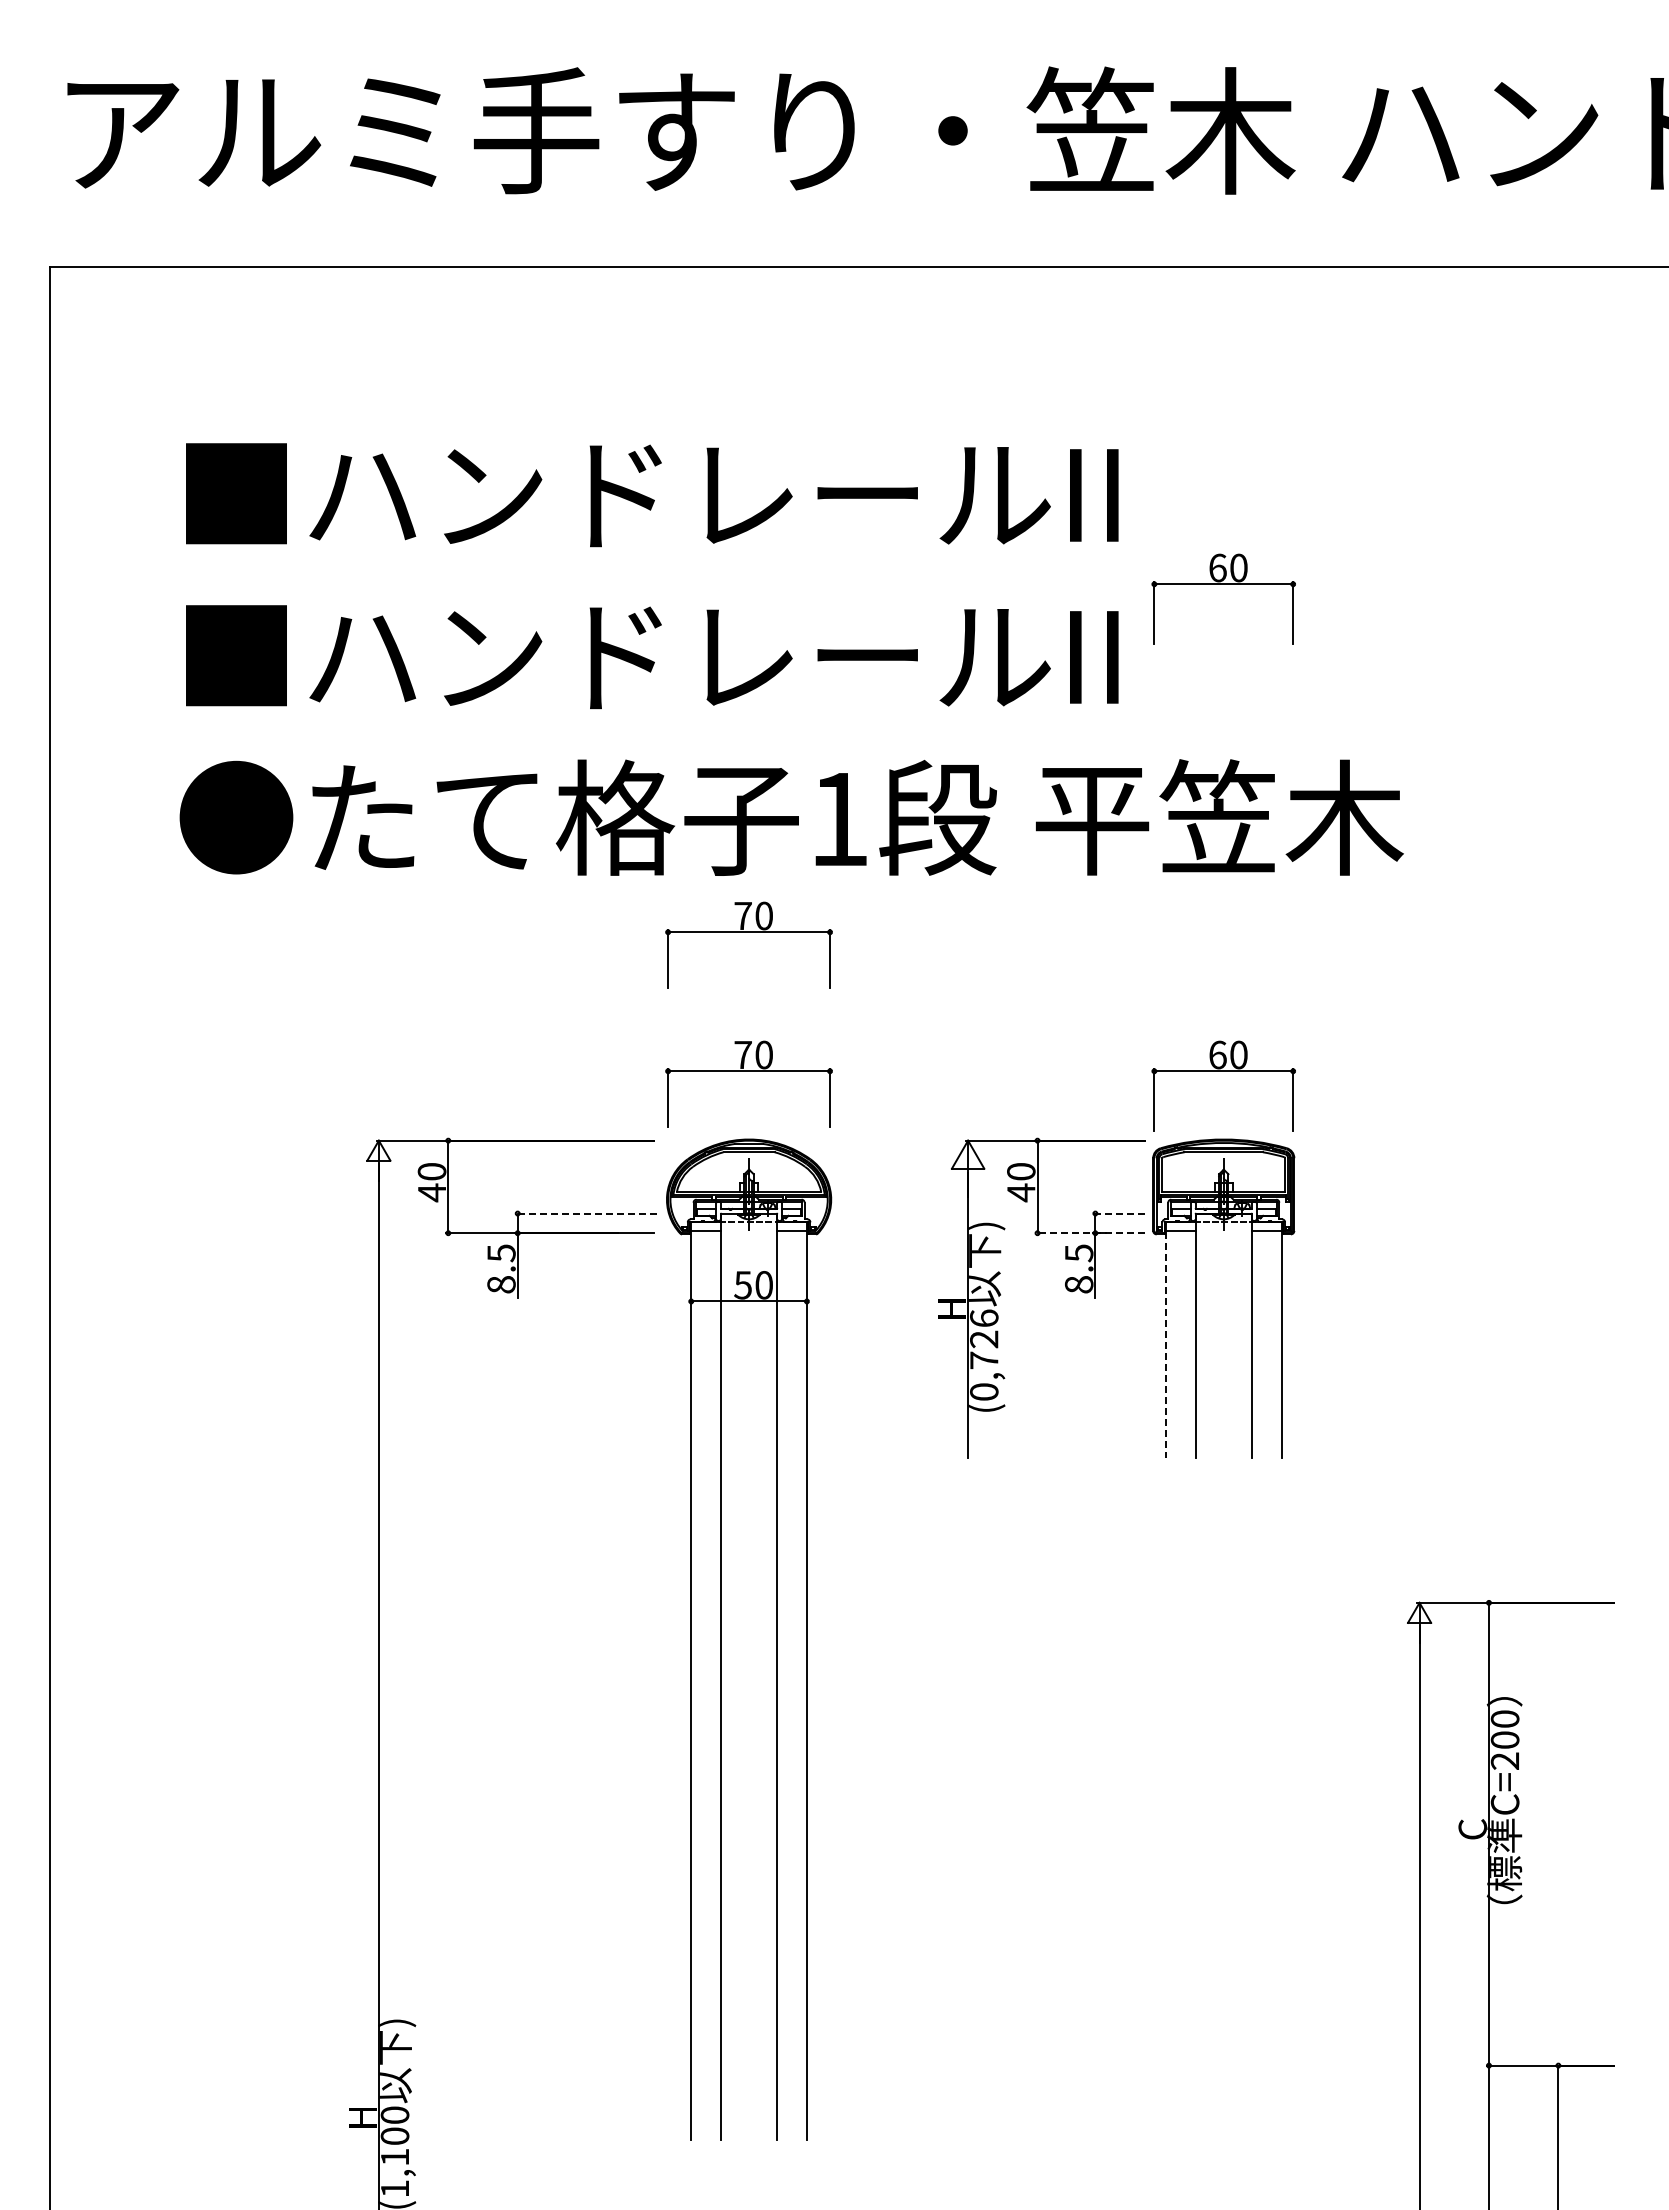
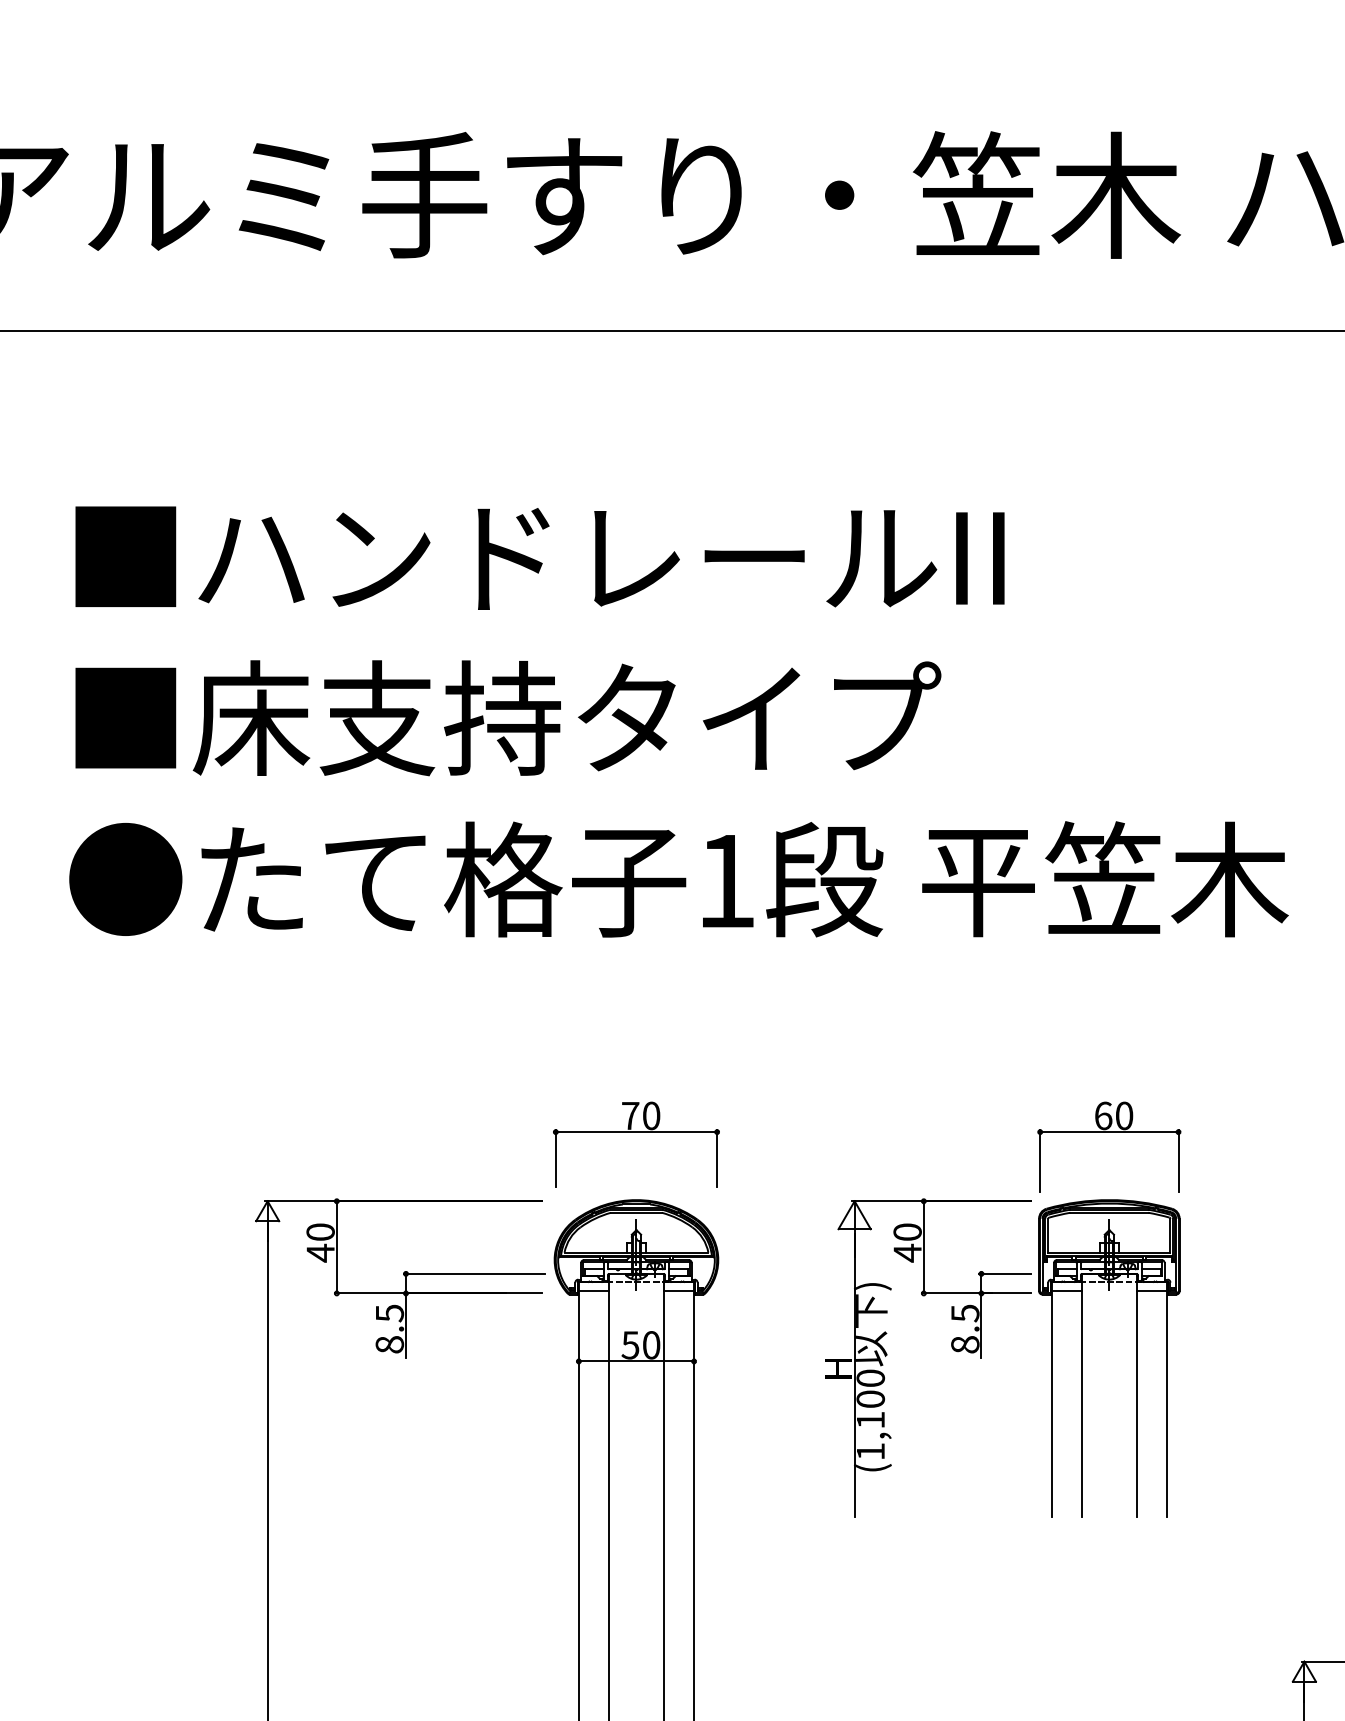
part: (1223, 584) -> (1109, 647), removed
text: (710, 655) -> (598, 717), ■ハンドレールII -> ■床支持タイプ
part: (748, 932) -> (635, 993), removed
line: (586, 1213) -> (474, 1273), dashed -> solid
line: (1118, 1213) -> (1004, 1273), dashed -> solid
line: (1090, 1233) -> (976, 1293), dashed -> solid
line: (1165, 1344) -> (1051, 1404), dashed -> solid
text: (984, 1354) -> (870, 1414), (0,726 -> (1,100

